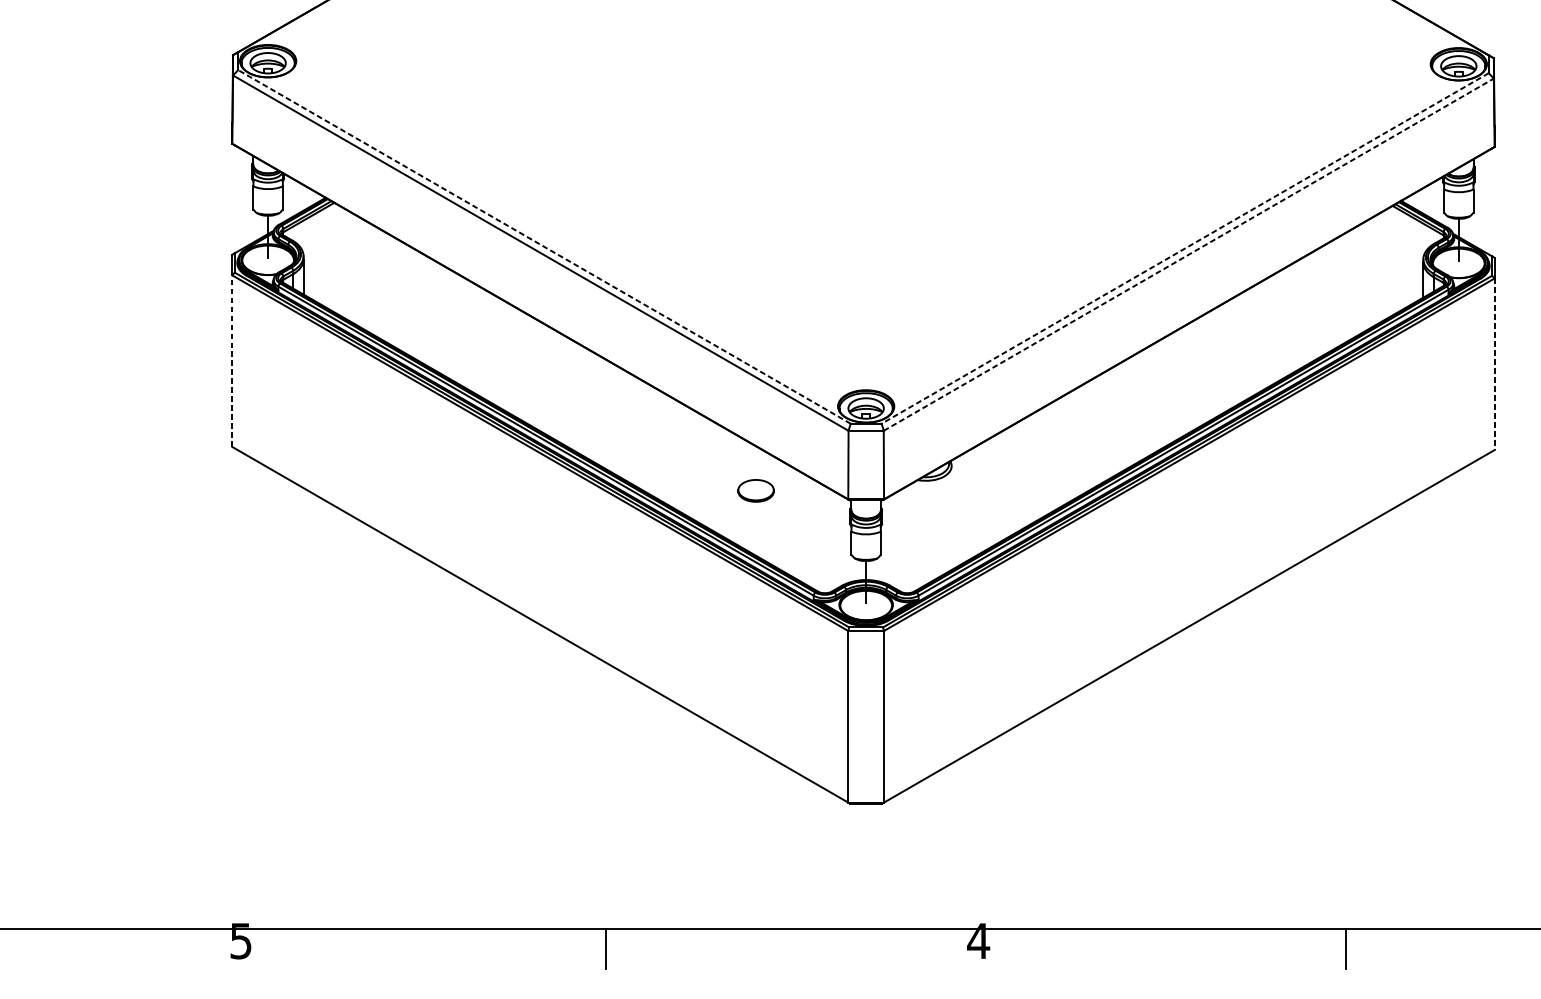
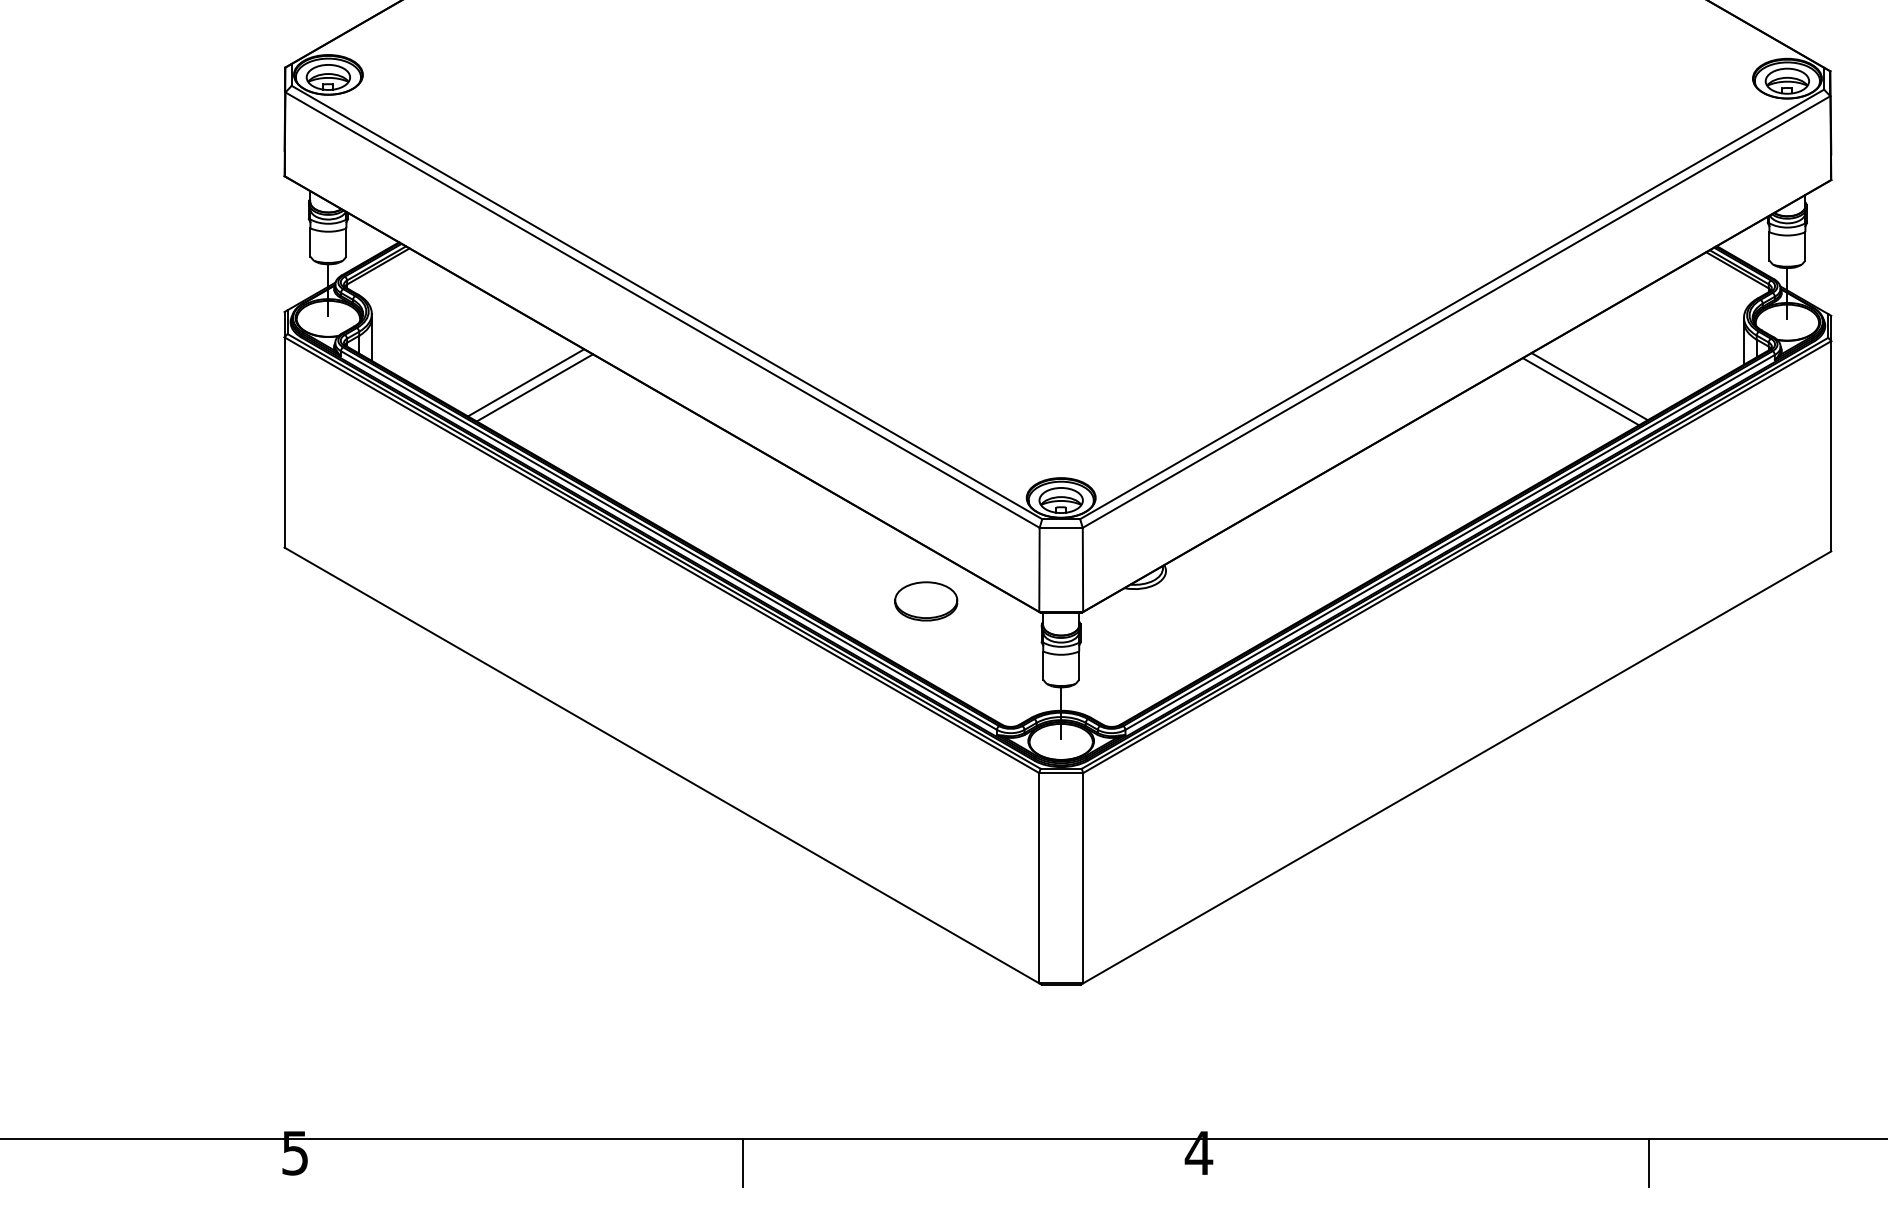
line: (544, 246) -> (666, 302), dashed -> solid
line: (1185, 248) -> (1452, 304), dashed -> solid
line: (1188, 255) -> (1456, 312), dashed -> solid
line: (429, 312) -> (526, 382), added
line: (1297, 315) -> (1589, 386), added
line: (436, 316) -> (534, 387), added
line: (1289, 319) -> (1580, 391), added
line: (232, 361) -> (284, 442), dashed -> solid
line: (1494, 364) -> (1831, 446), dashed -> solid
part: (756, 490) -> (926, 601), size x1.43

